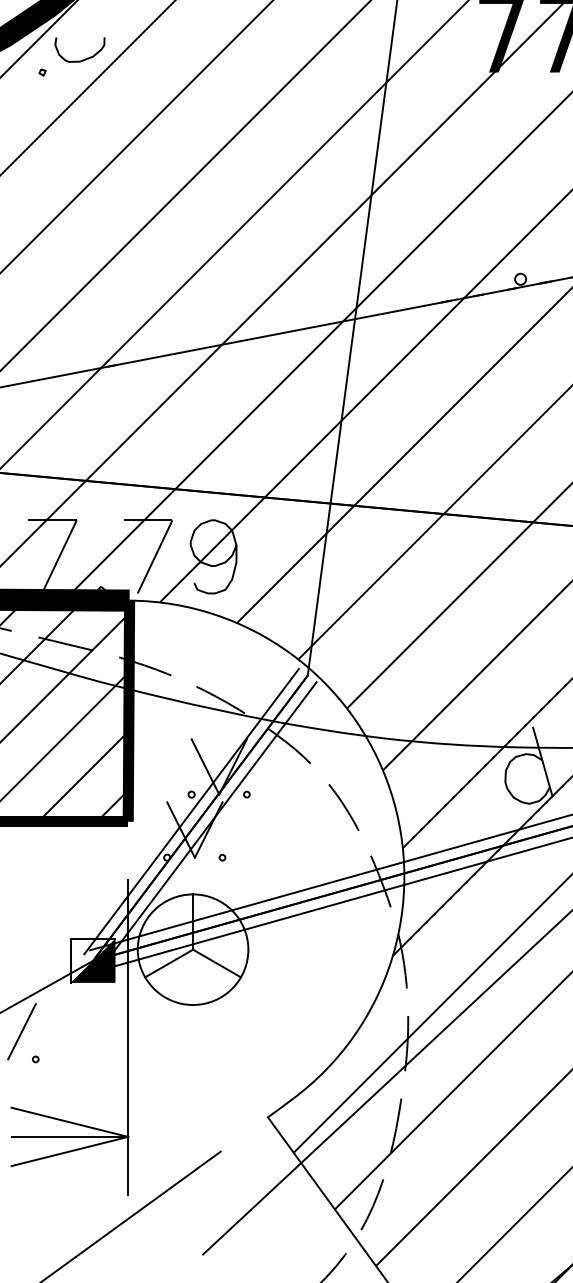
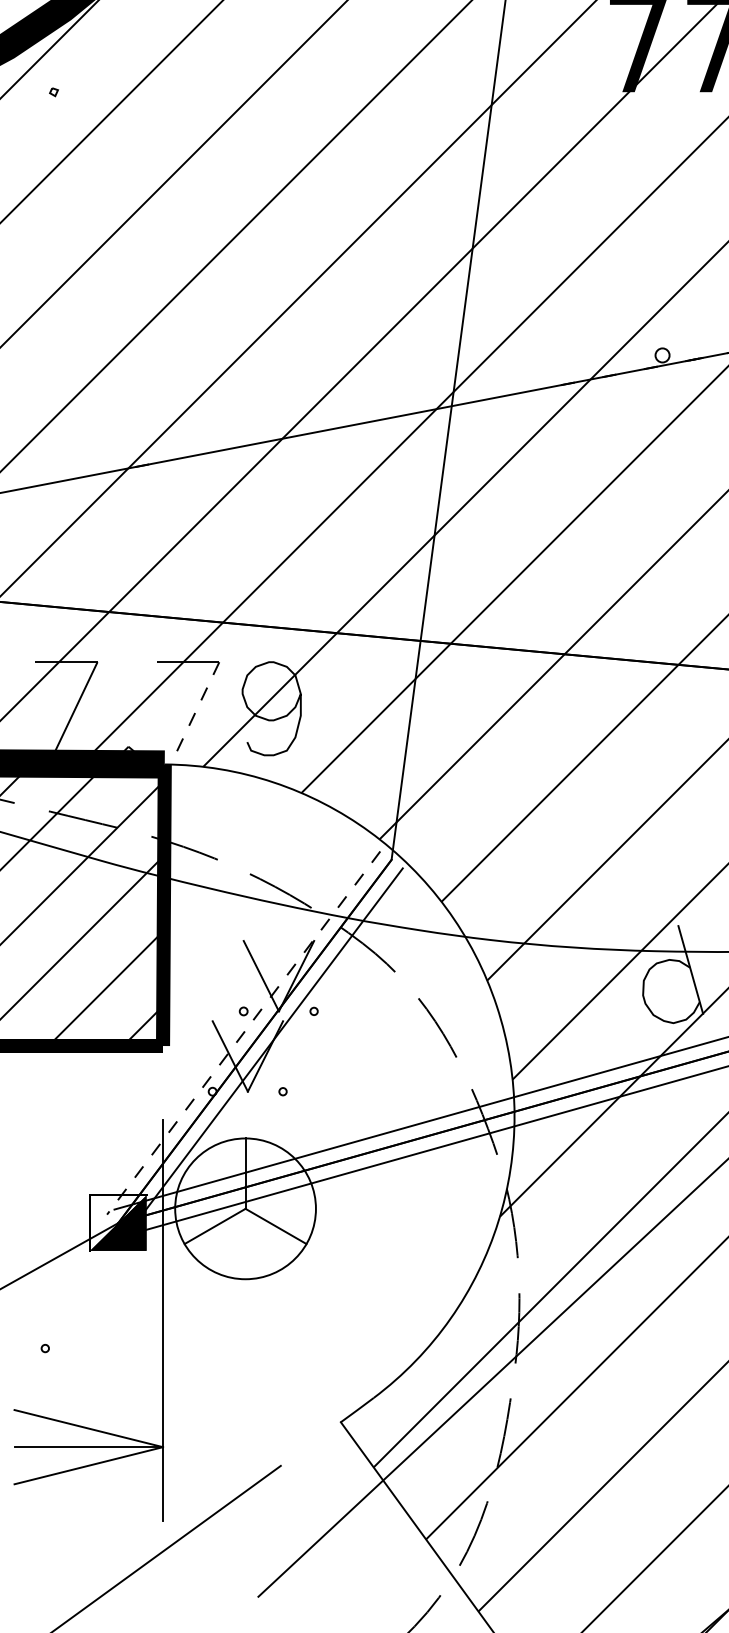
curve: (82, 59) -> (104, 75), removed
line: (154, 557) -> (196, 709), solid -> dashed
line: (191, 811) -> (243, 1032), solid -> dashed
line: (21, 1031) -> (27, 1312), removed

